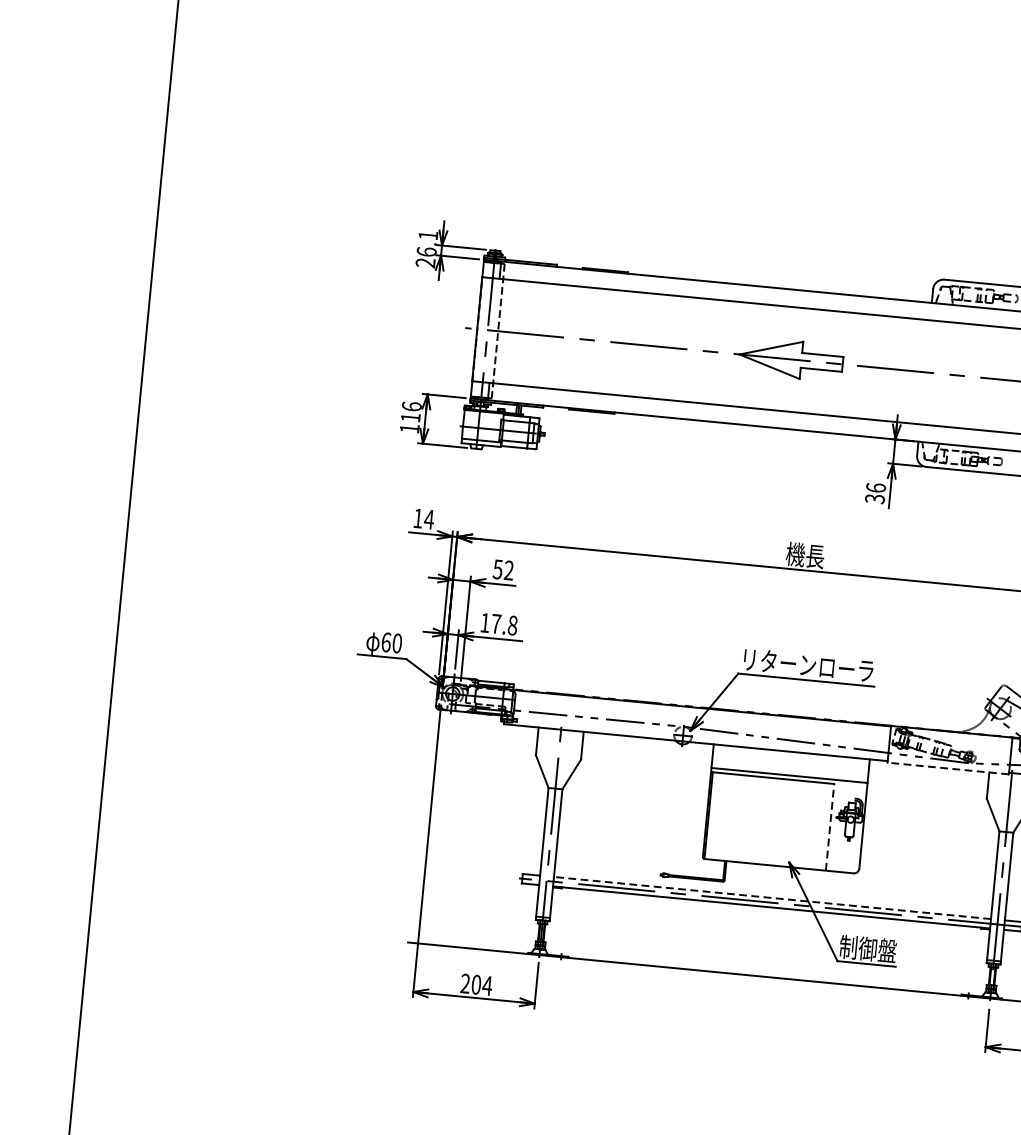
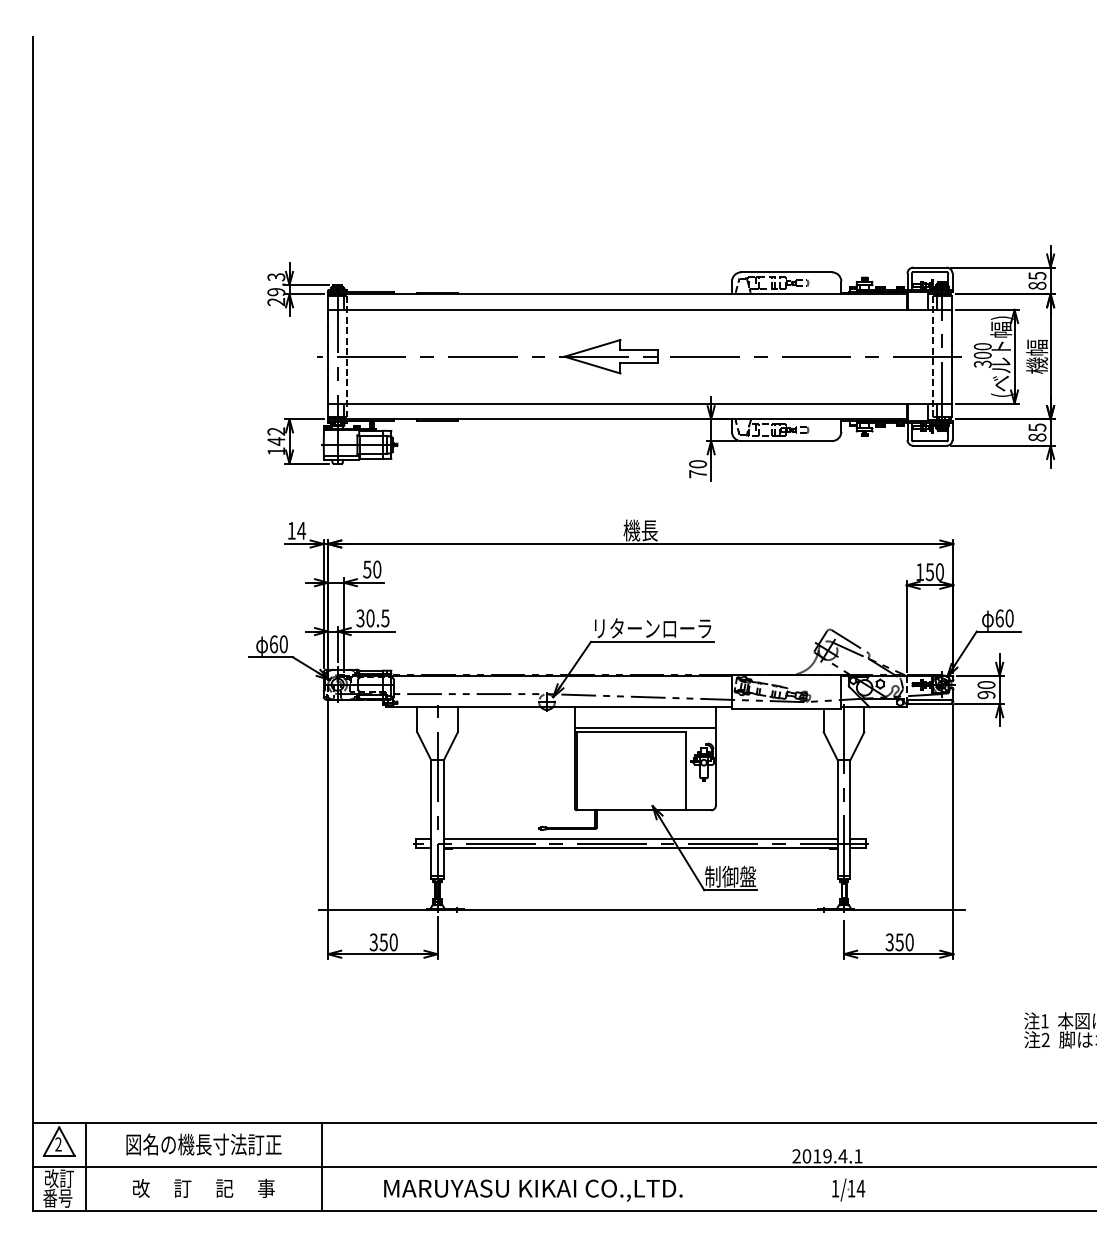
text: (427, 243) -> (276, 284), 26.1 -> 29.3
text: (411, 412) -> (276, 436), 116 -> 142
text: (876, 493) -> (698, 469), 36 -> 70
text: (509, 570) -> (377, 569), 52 -> 50
text: (498, 624) -> (372, 618), 17.8 -> 30.5
line: (948, 768) -> (786, 708), dashed -> solid
line: (830, 826) -> (686, 770), dashed -> solid
line: (772, 898) -> (640, 839), dashed -> solid
text: (476, 984) -> (383, 942), 204 -> 350

